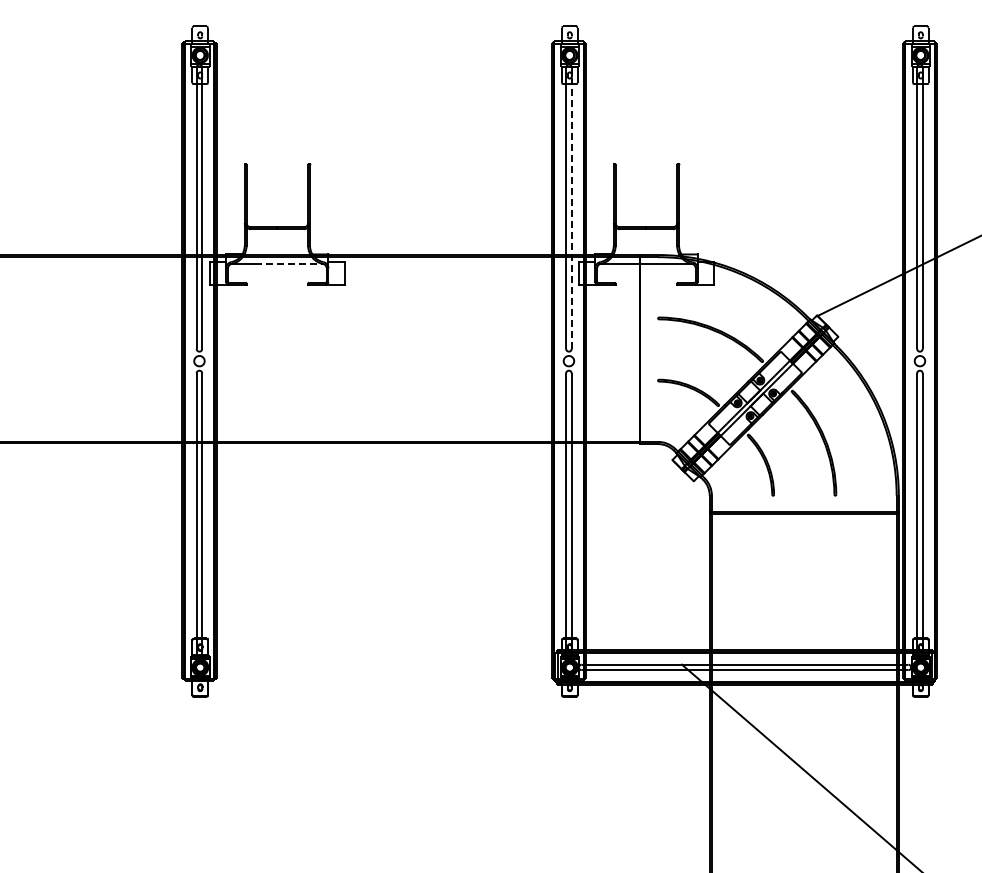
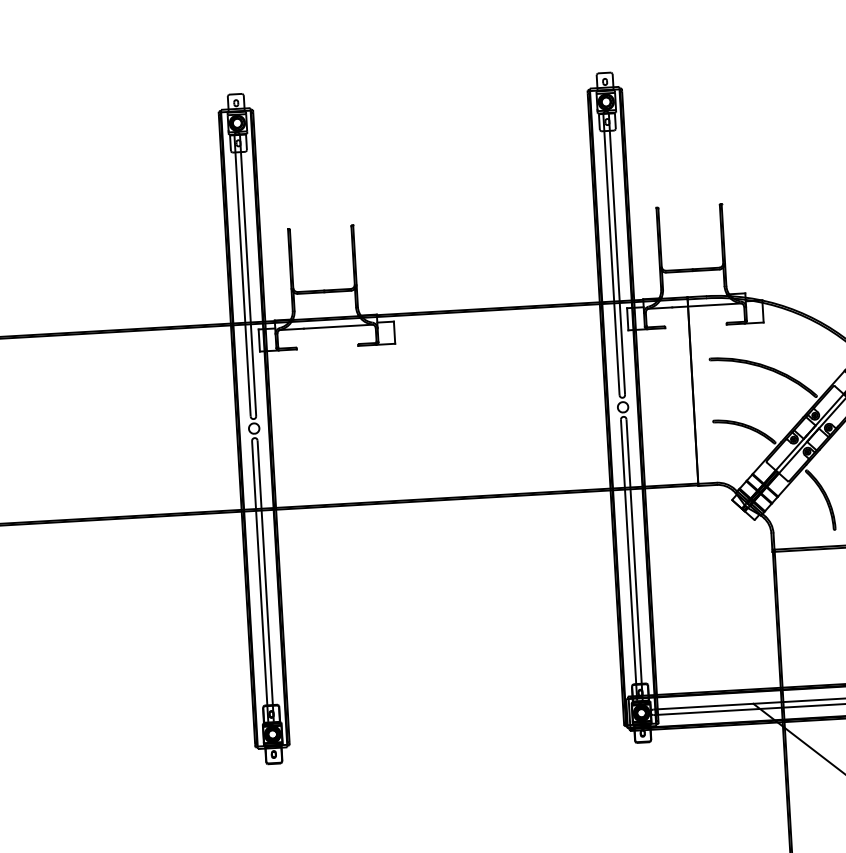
line: (571, 208) -> (616, 254), dashed -> solid
line: (289, 264) -> (338, 326), dashed -> solid

